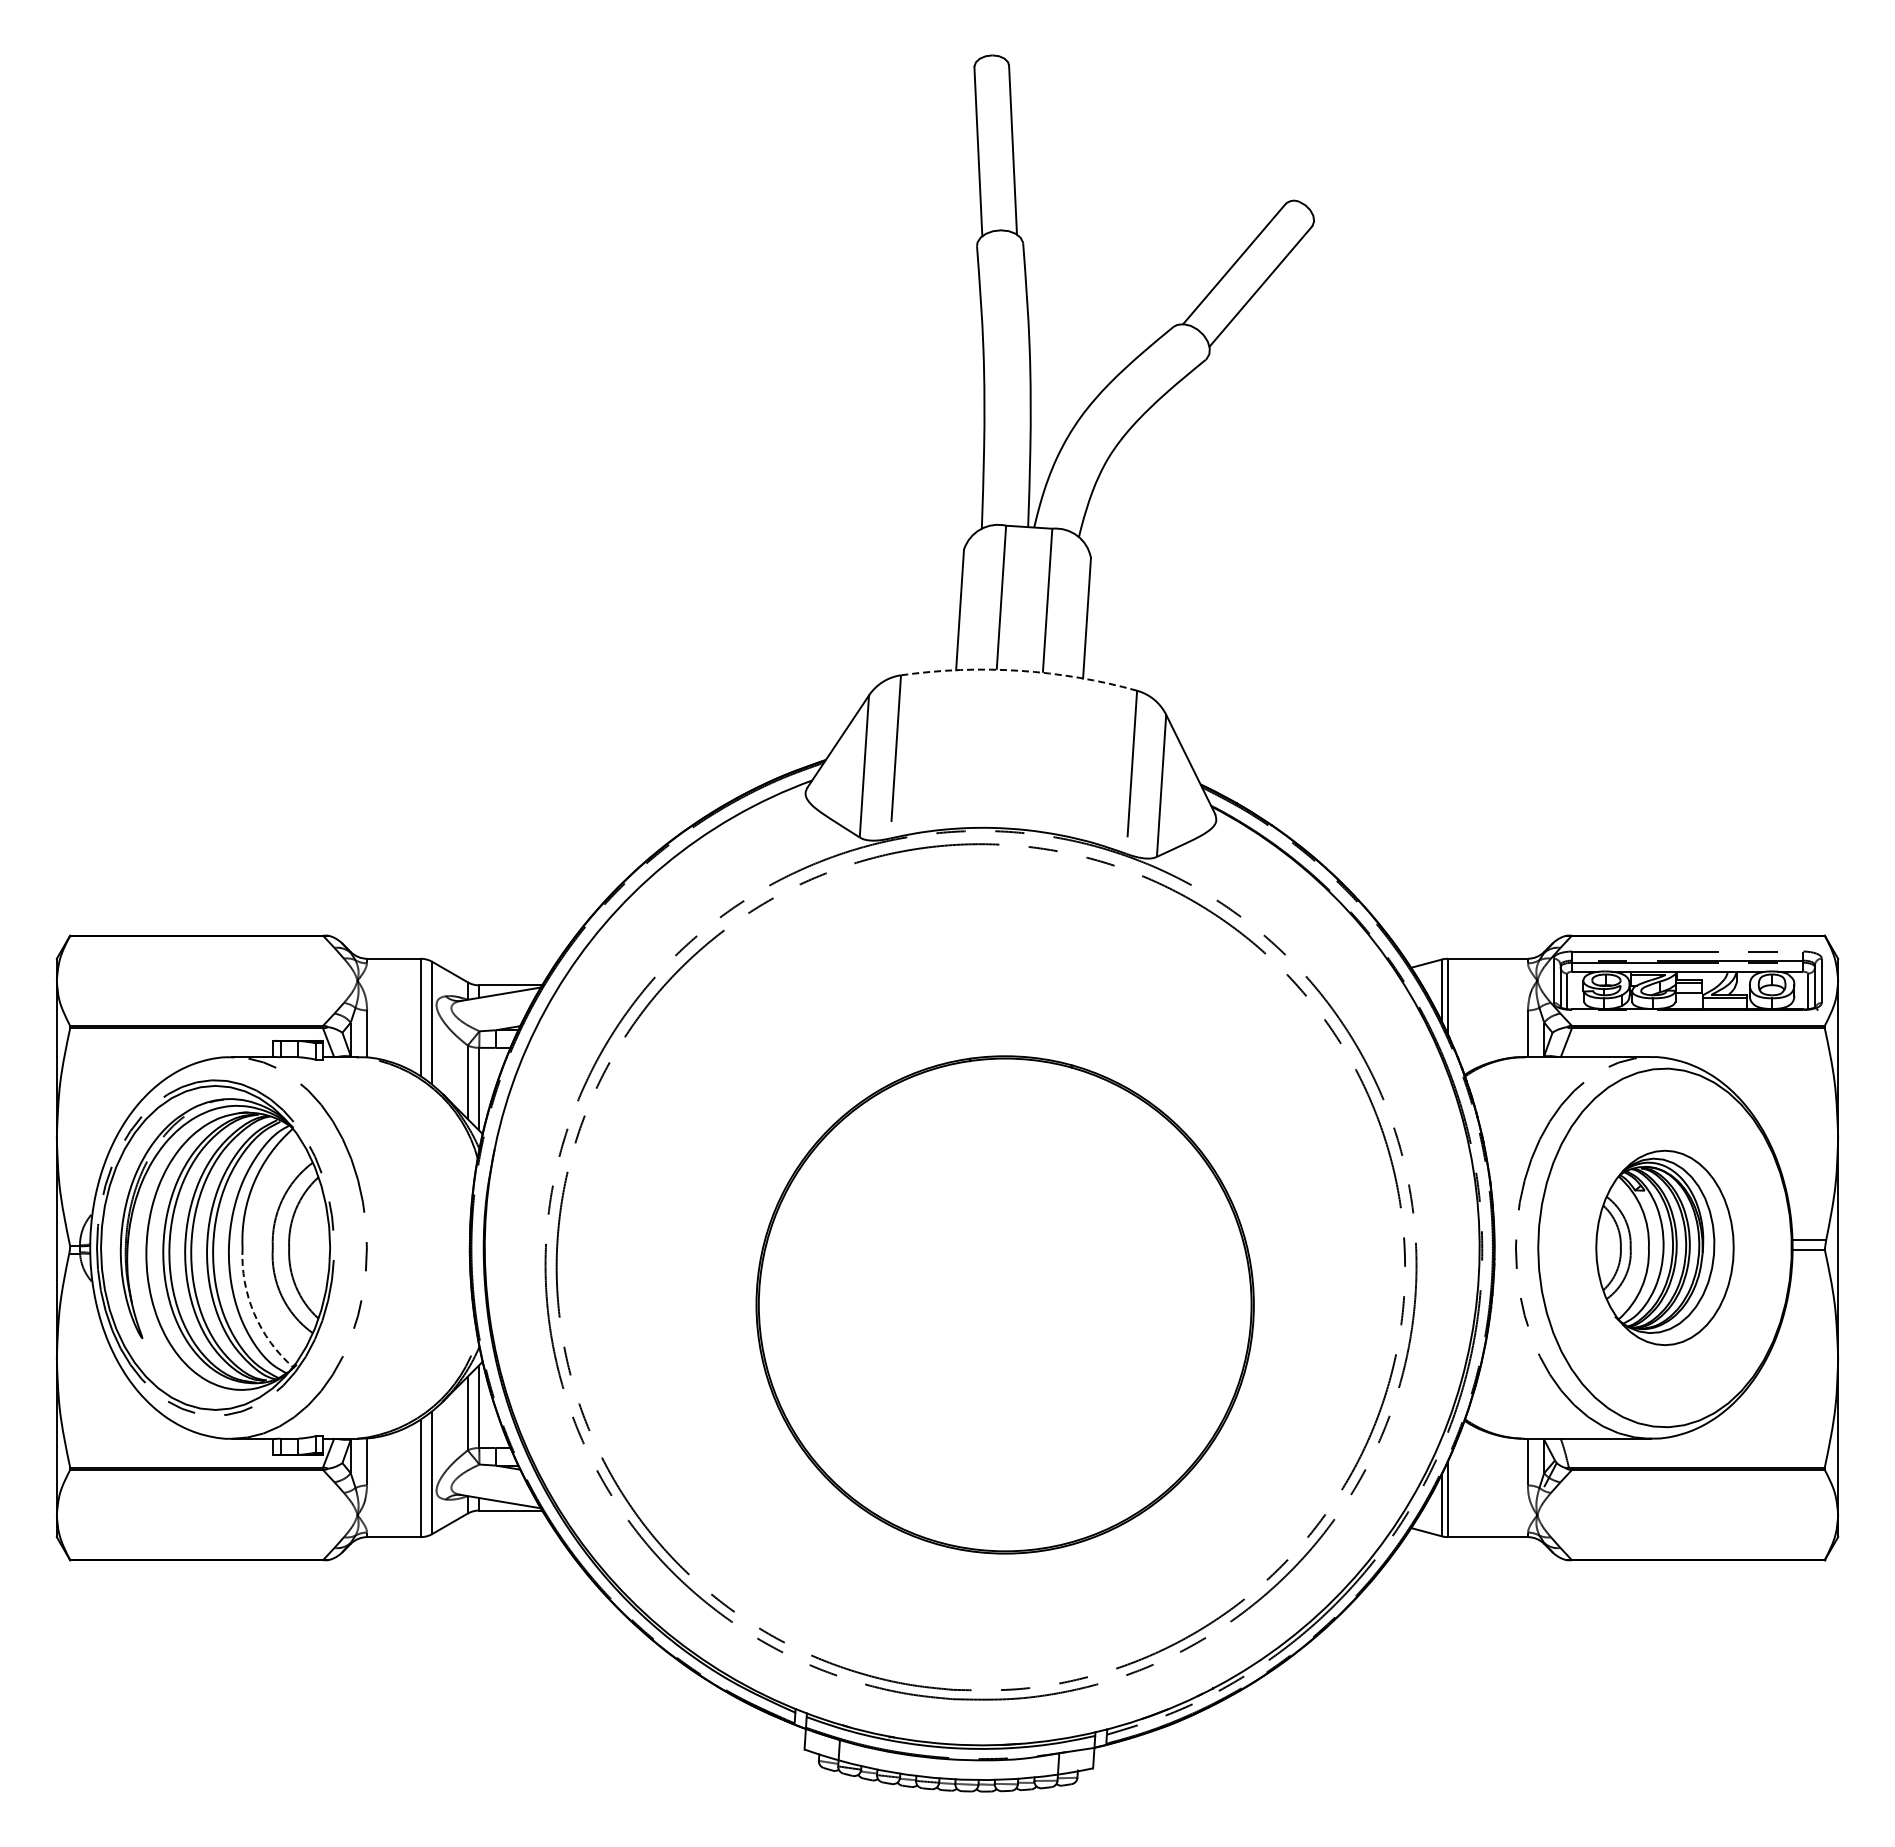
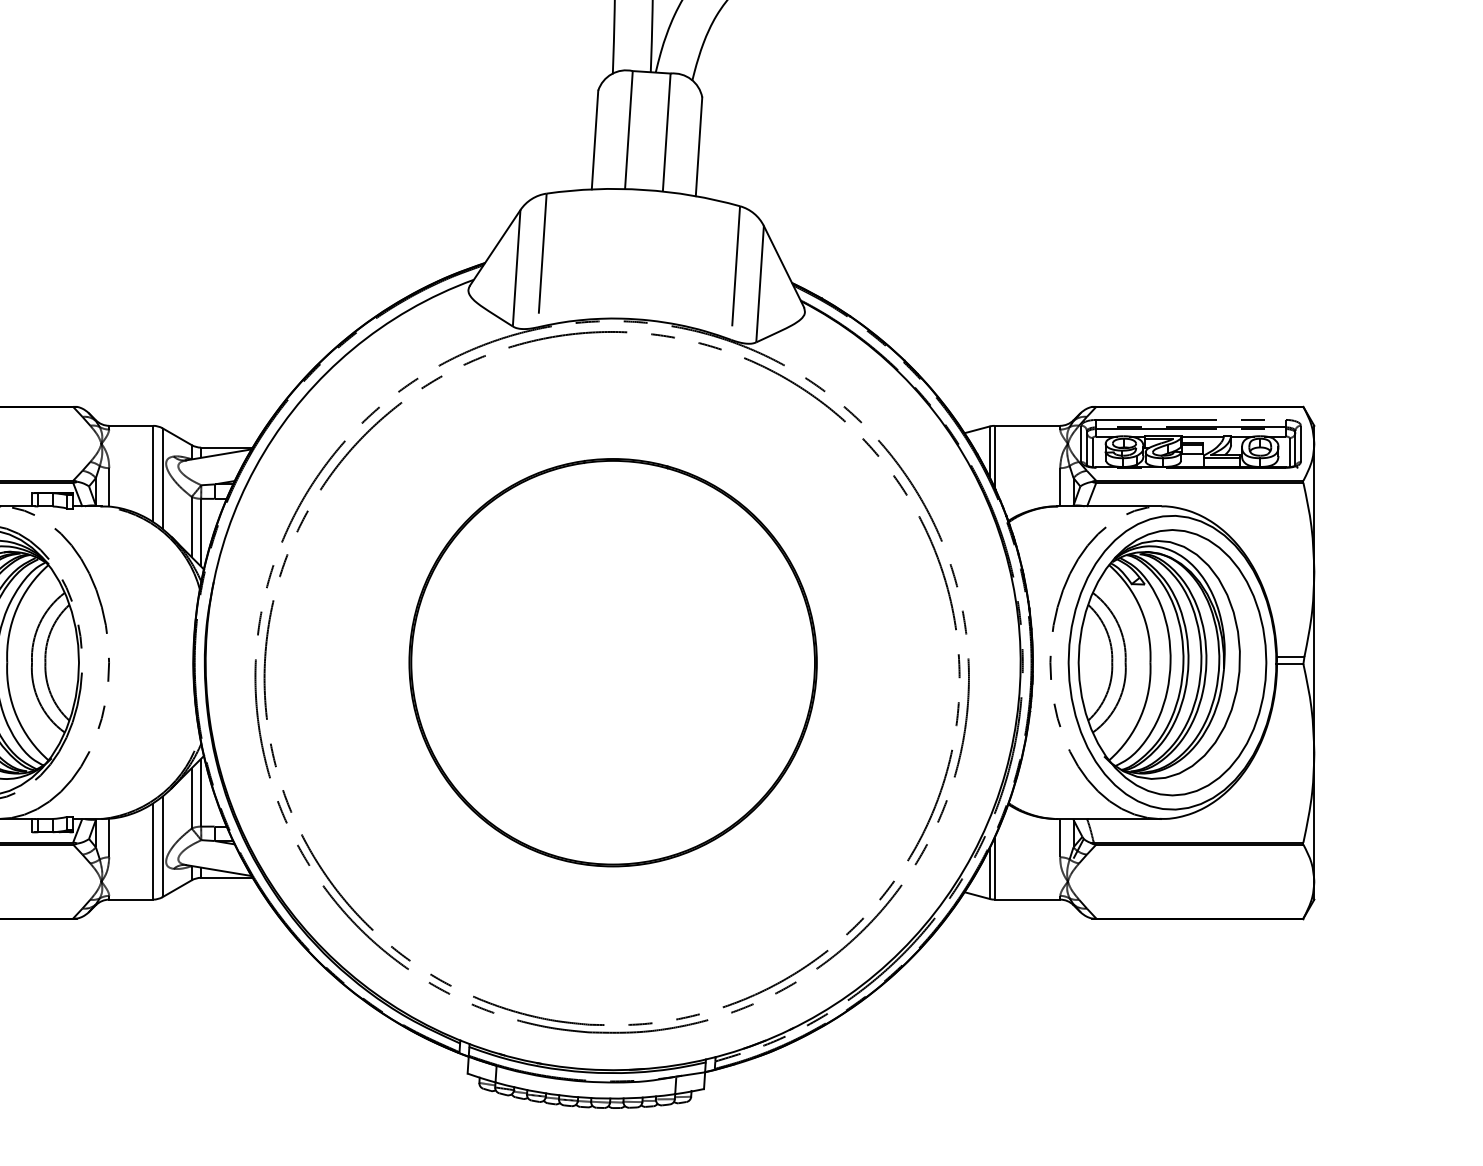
arc: (1019, 670) -> (643, 189), dashed -> solid
part: (1664, 1247) -> (1172, 662), size x1.67
part: (1004, 1304) -> (612, 662), moved
arc: (254, 1313) -> (17, 716), dashed -> solid

